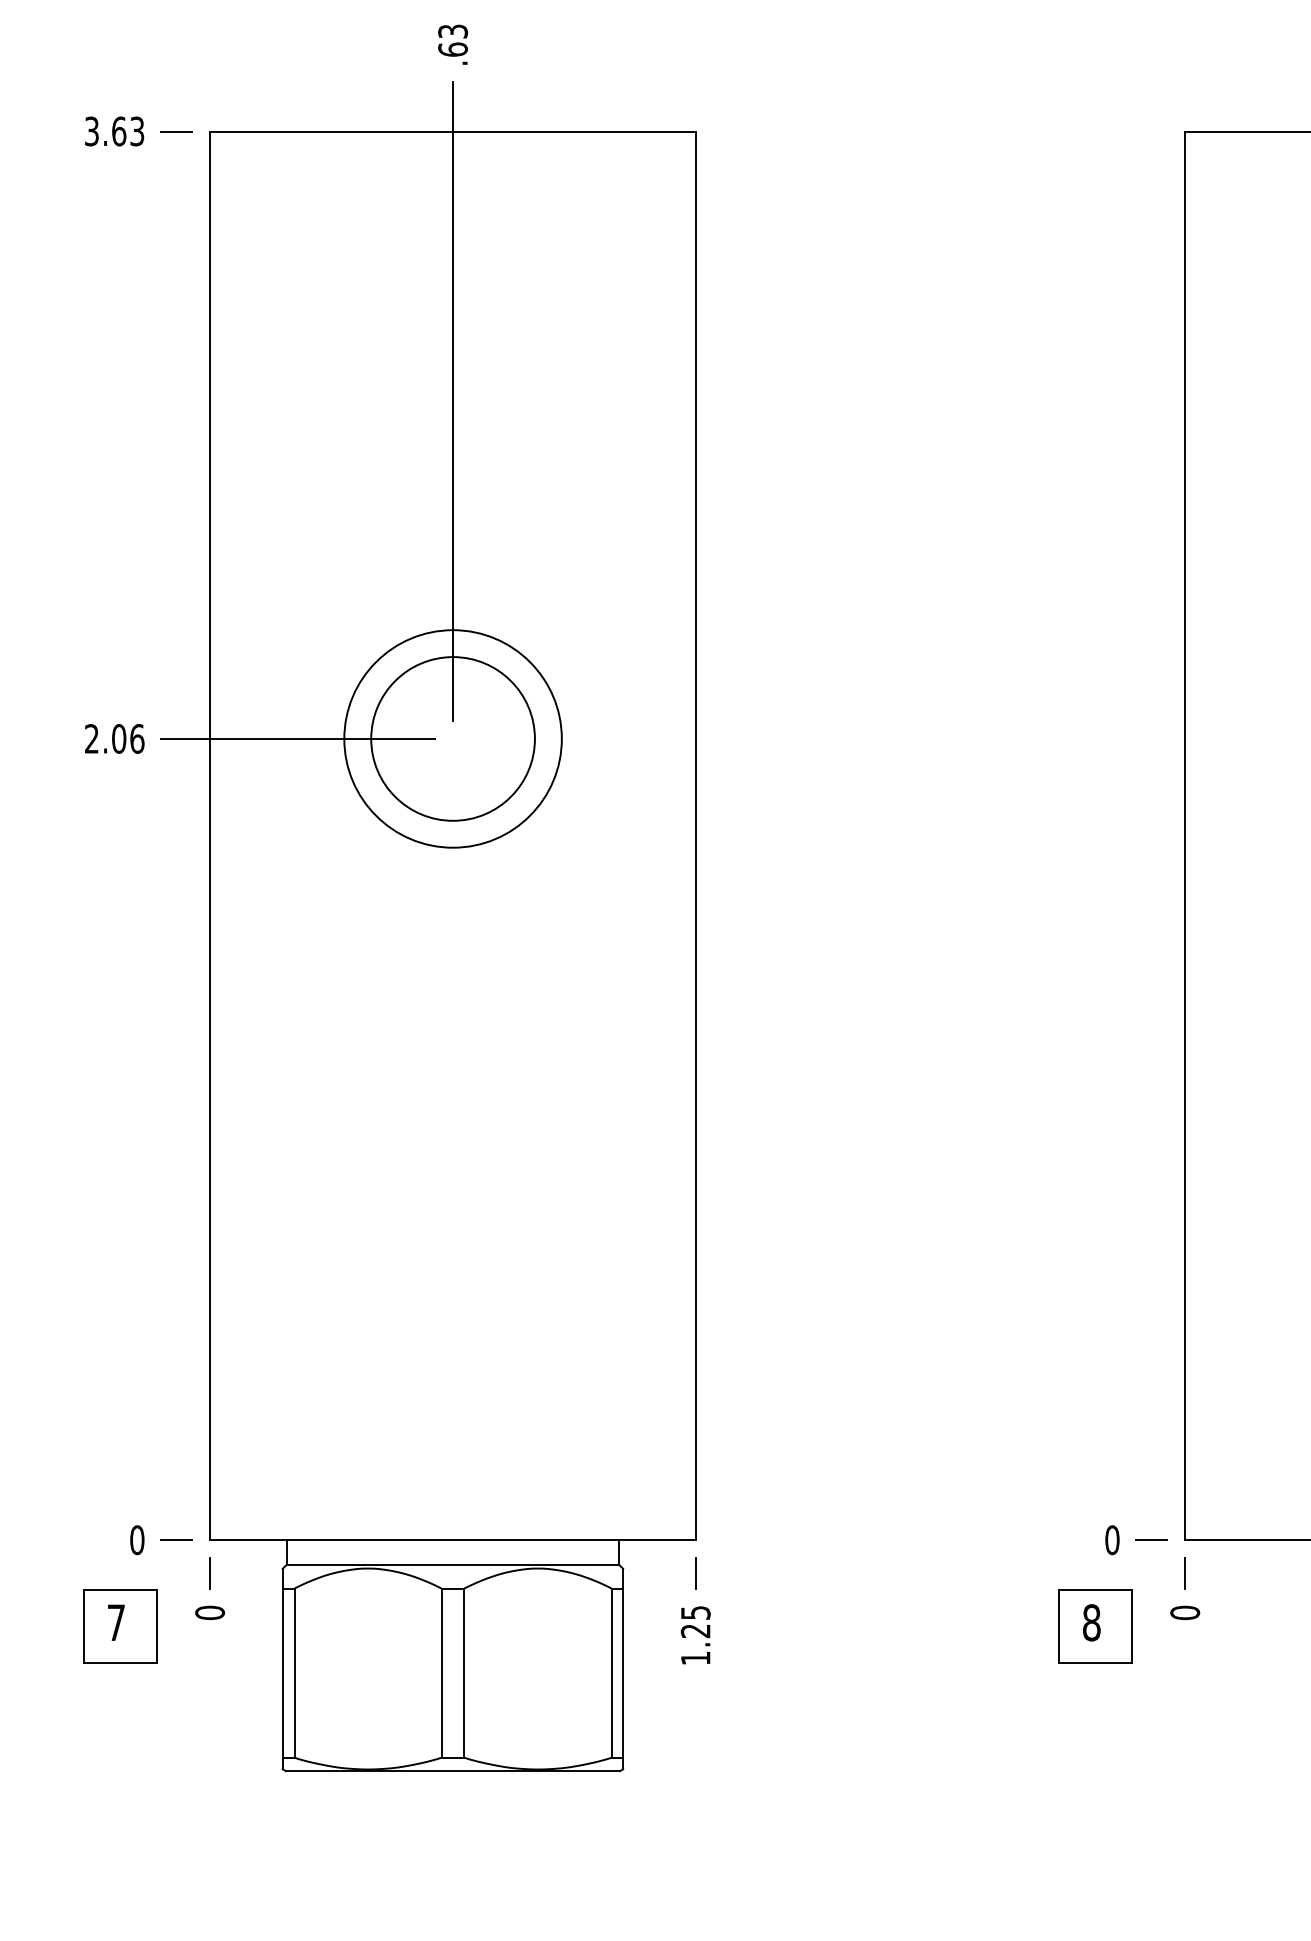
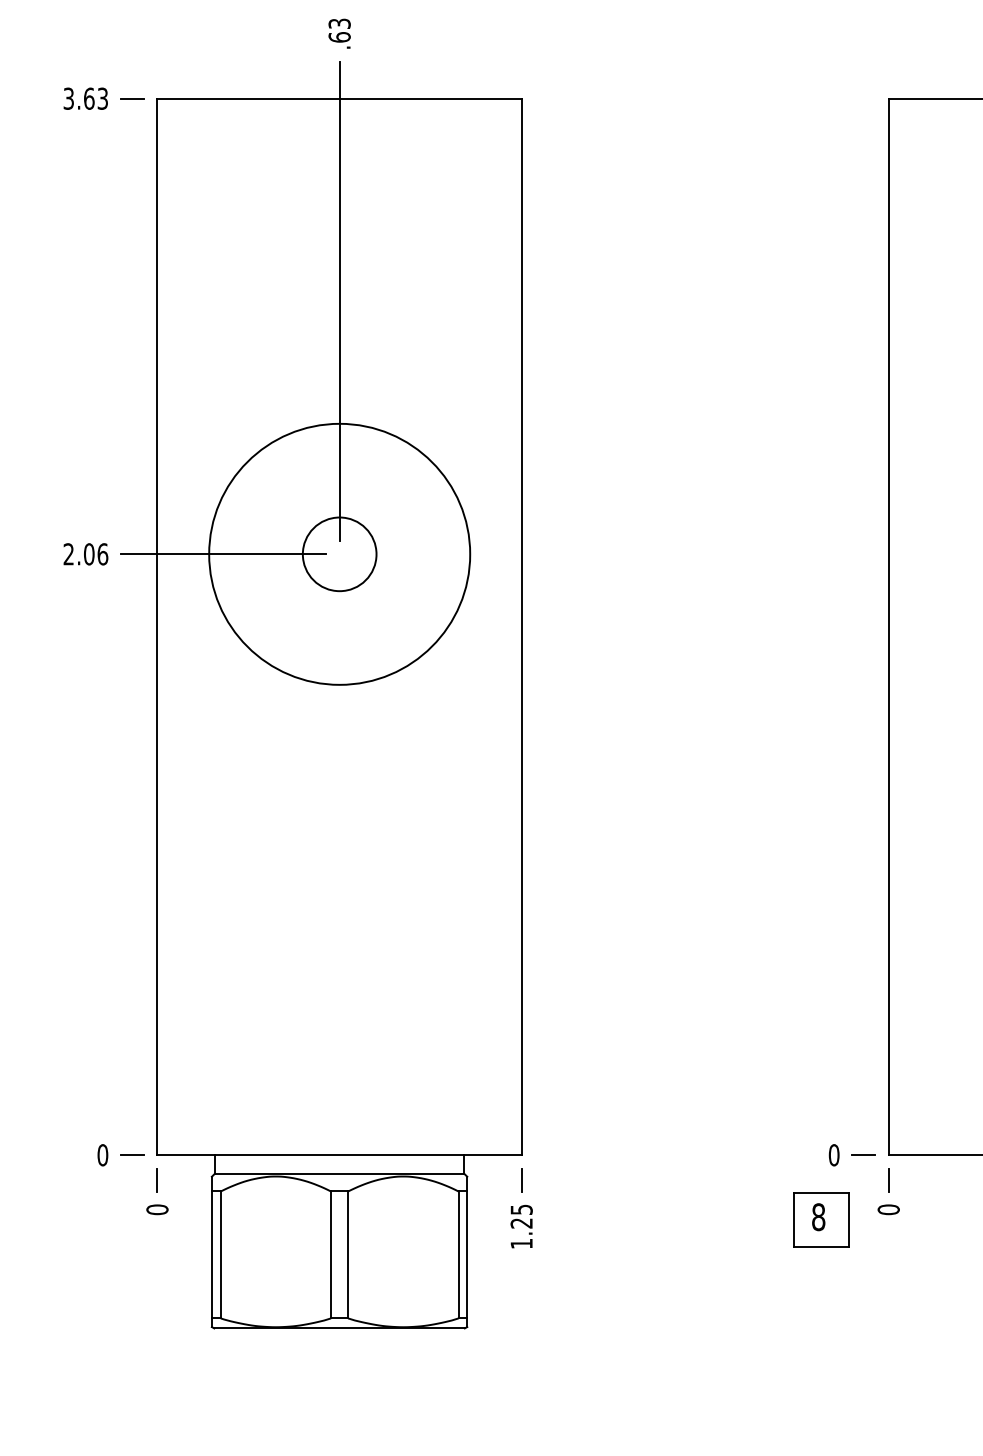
circle: (452, 737) -> (339, 553), size x0.6
circle: (452, 737) -> (339, 553), size x1.6
part: (119, 1625) -> (89, 1219), removed

